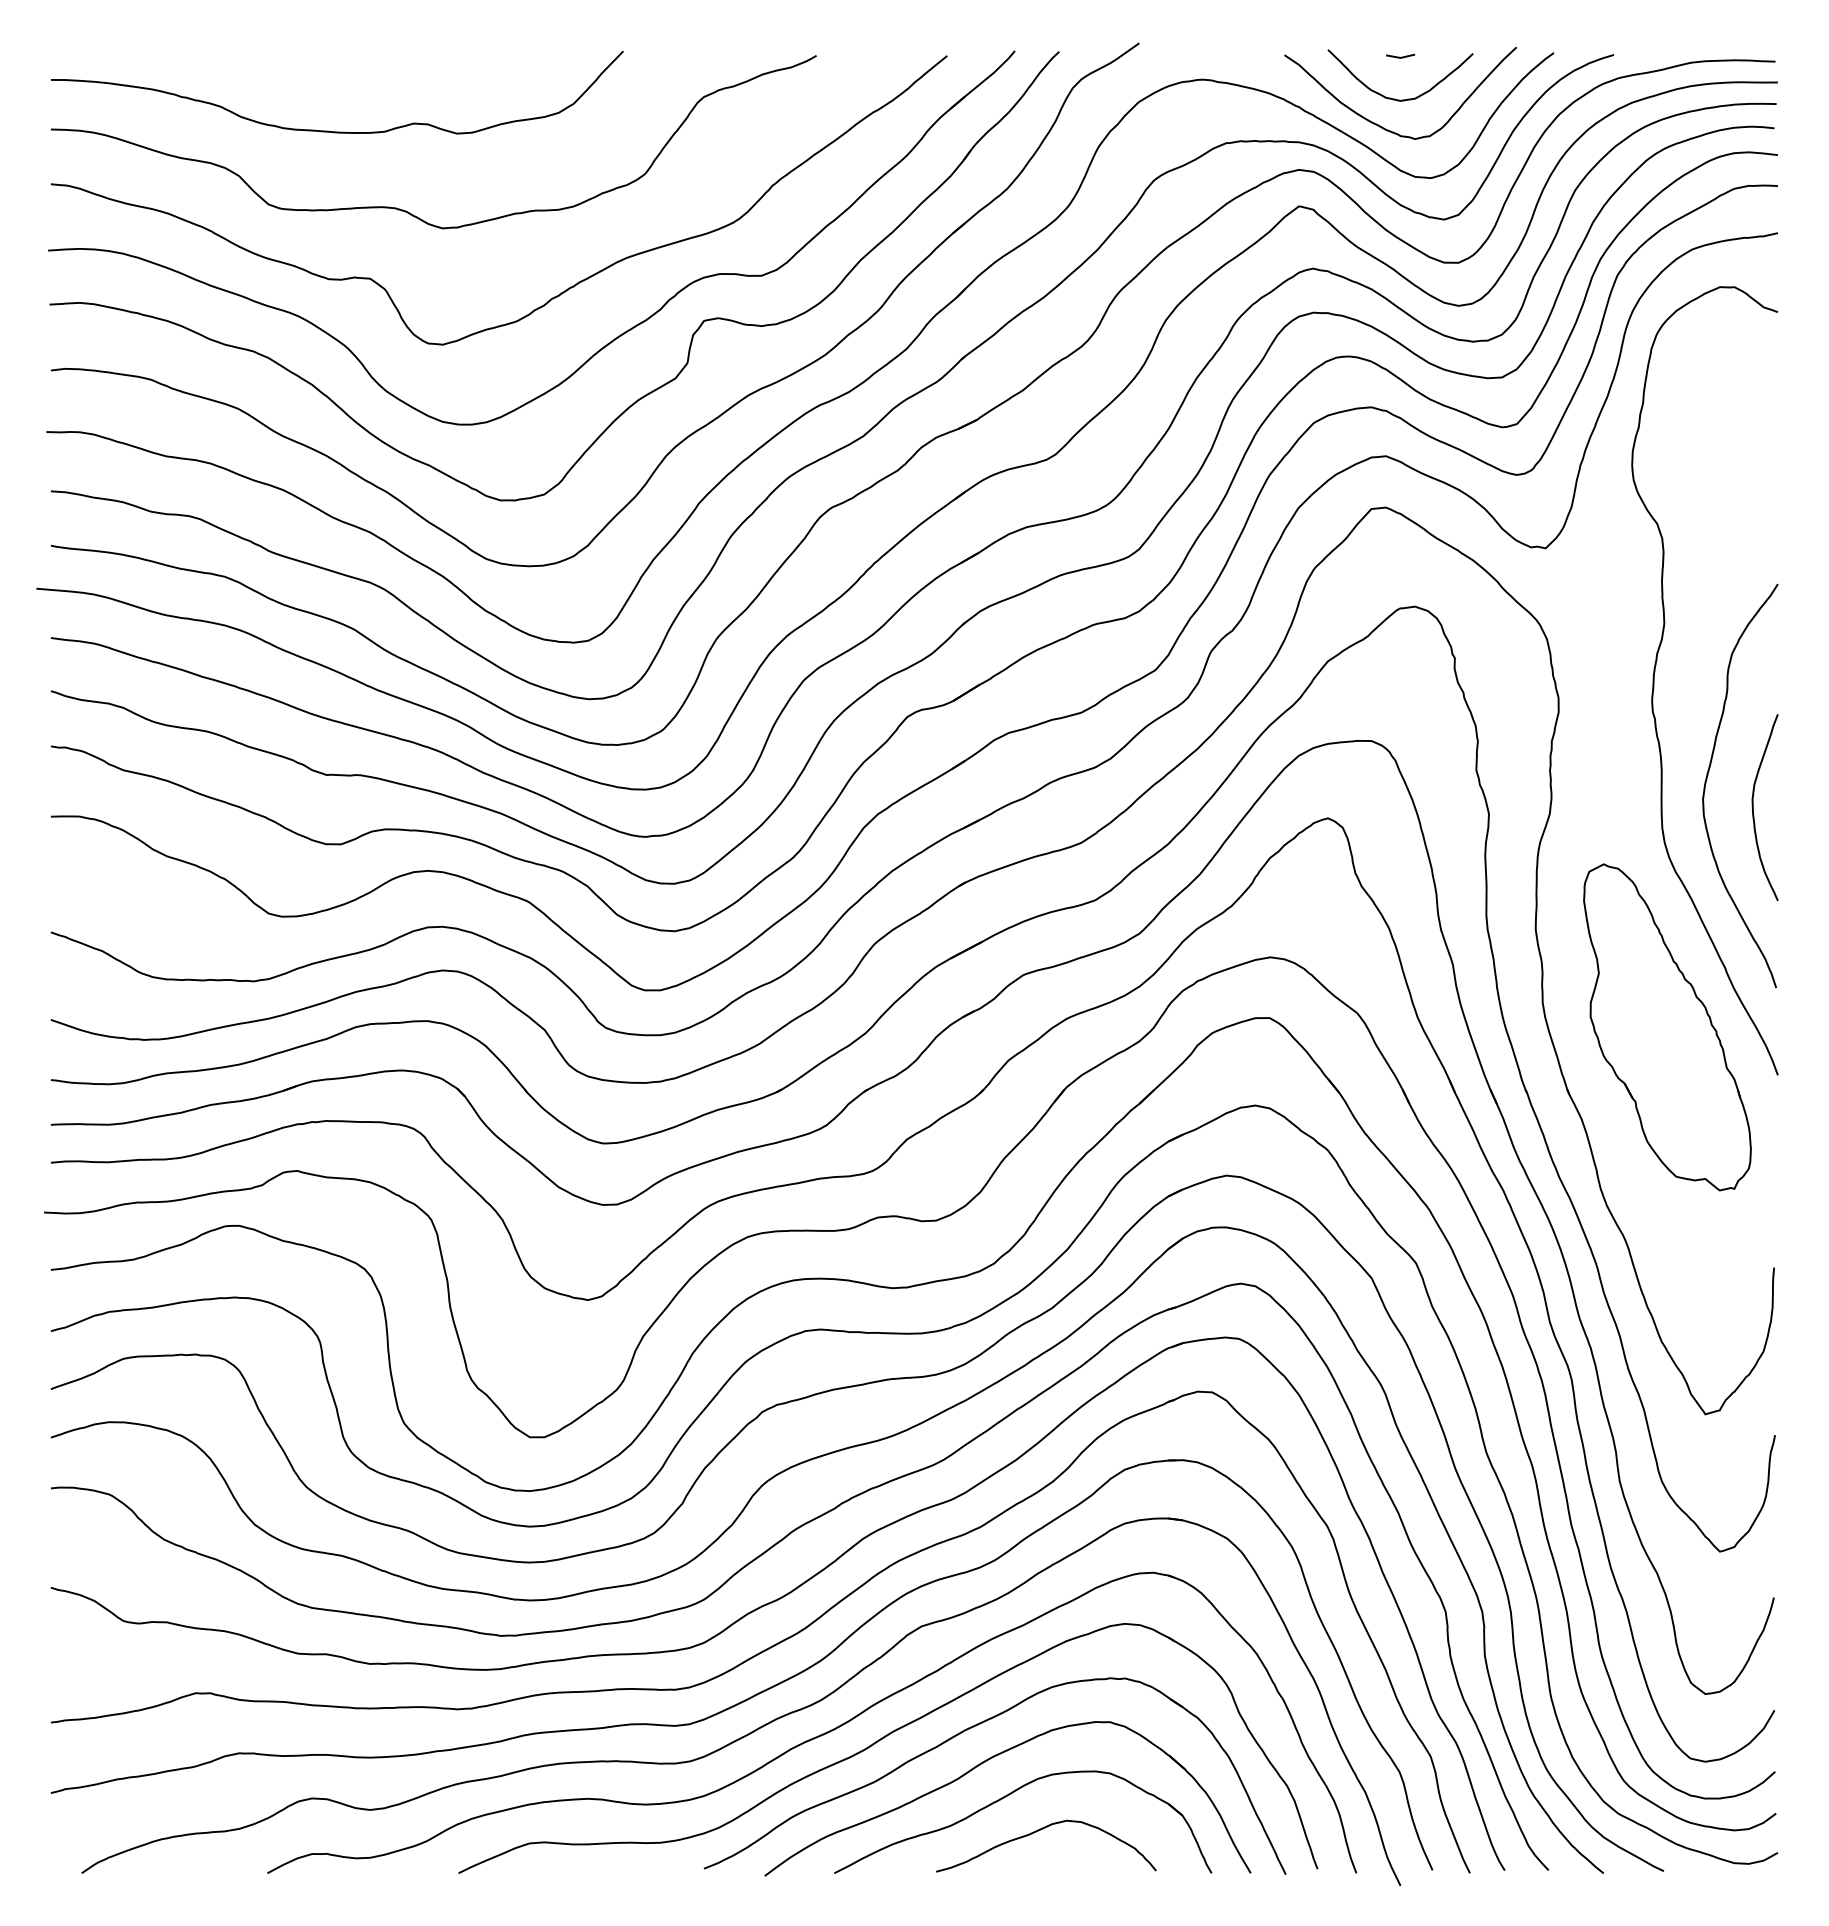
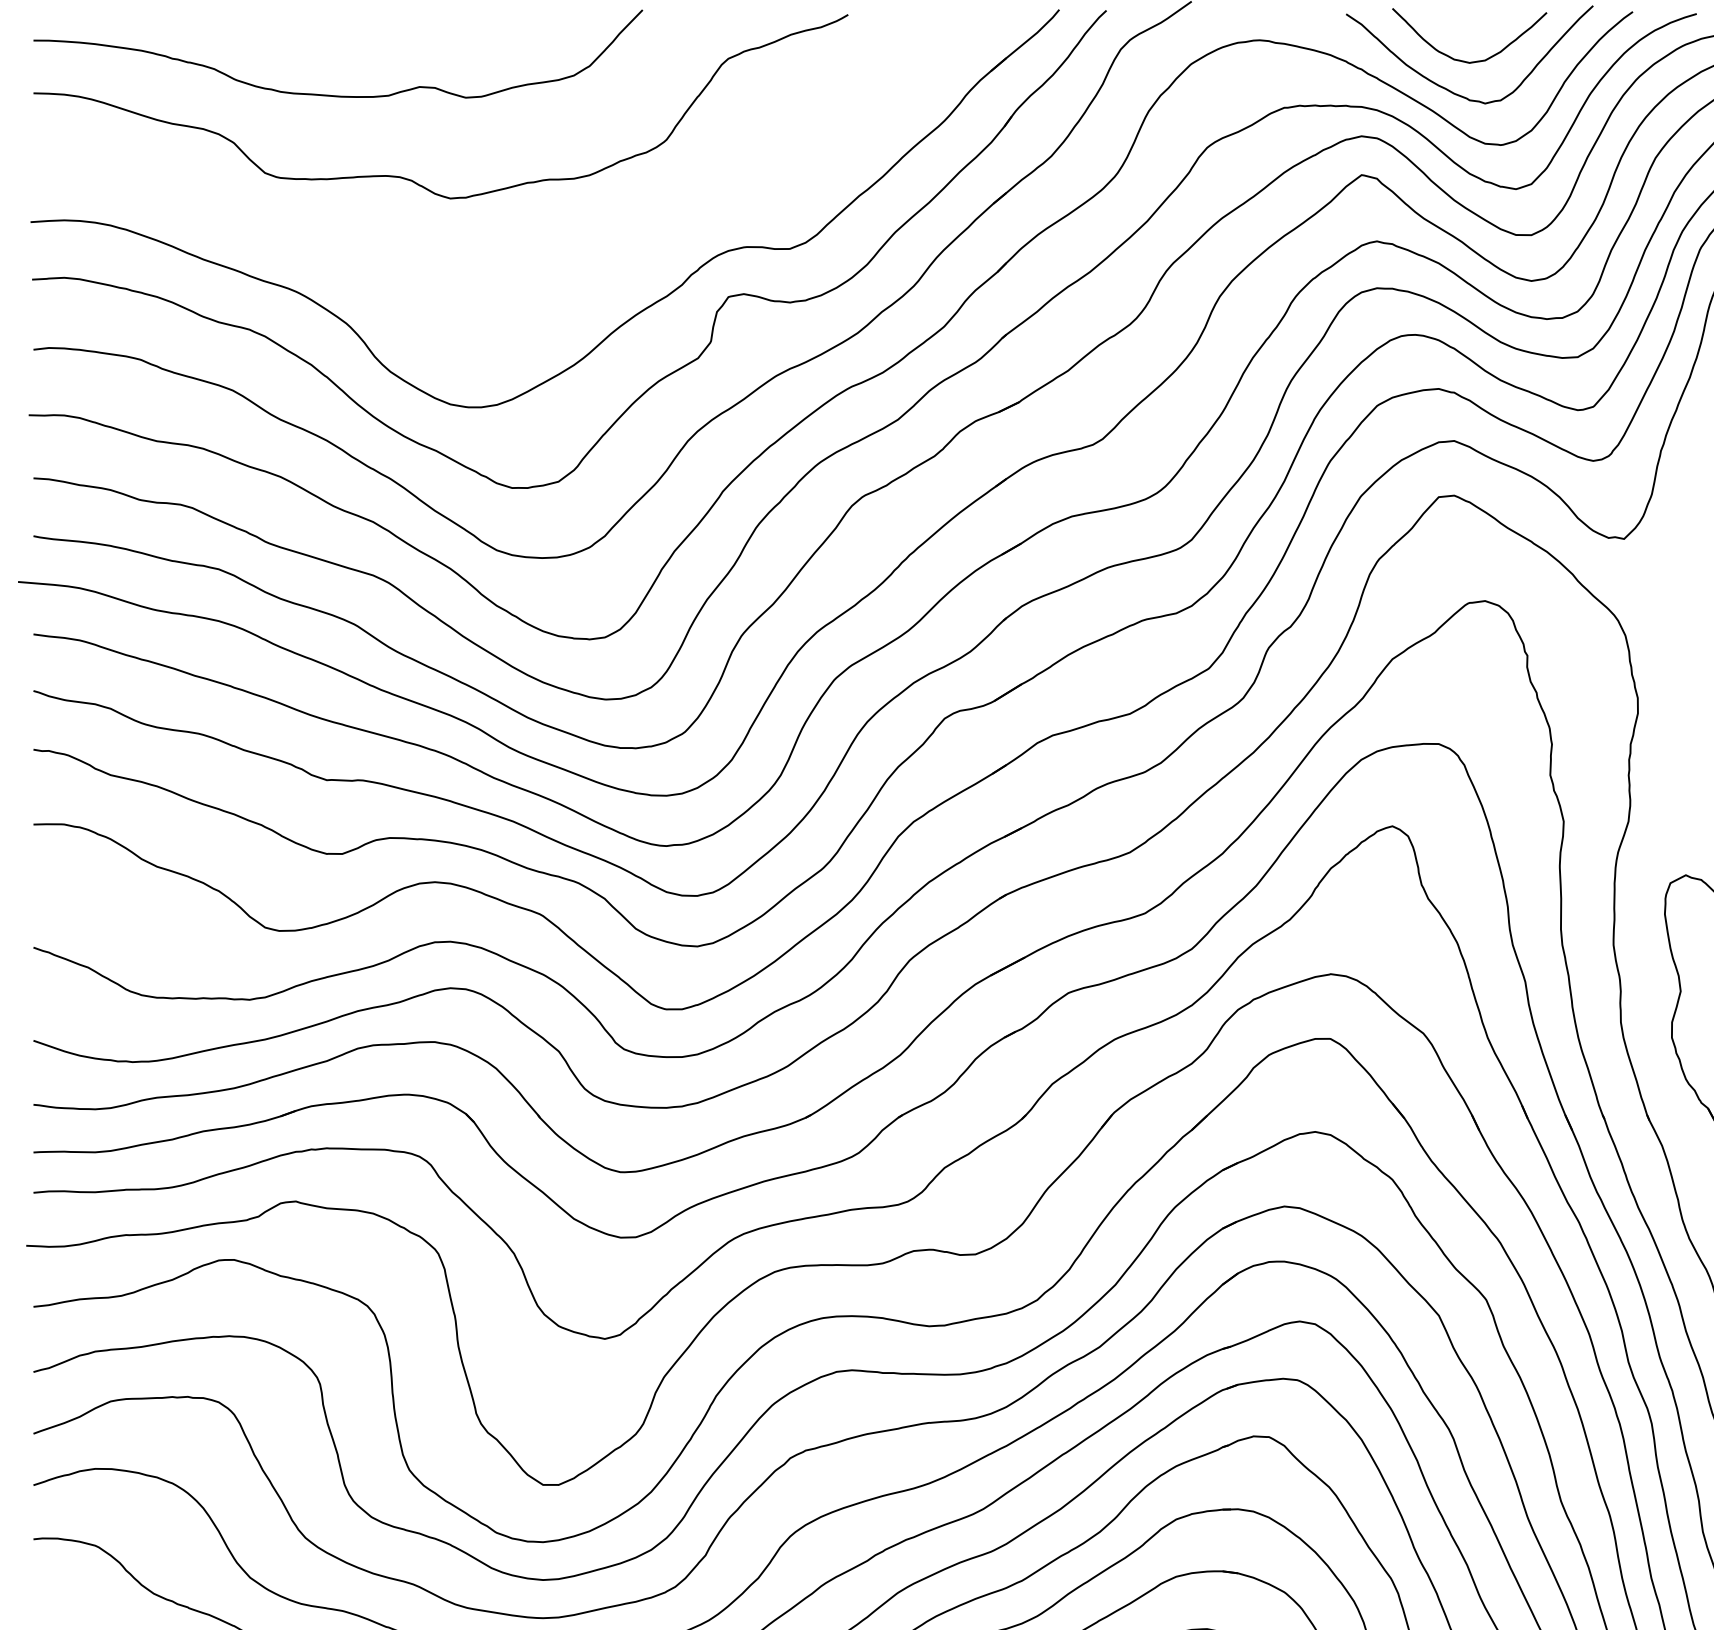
line: (1399, 56) -> (1468, 15), removed
curve: (550, 298) -> (565, 273), removed

